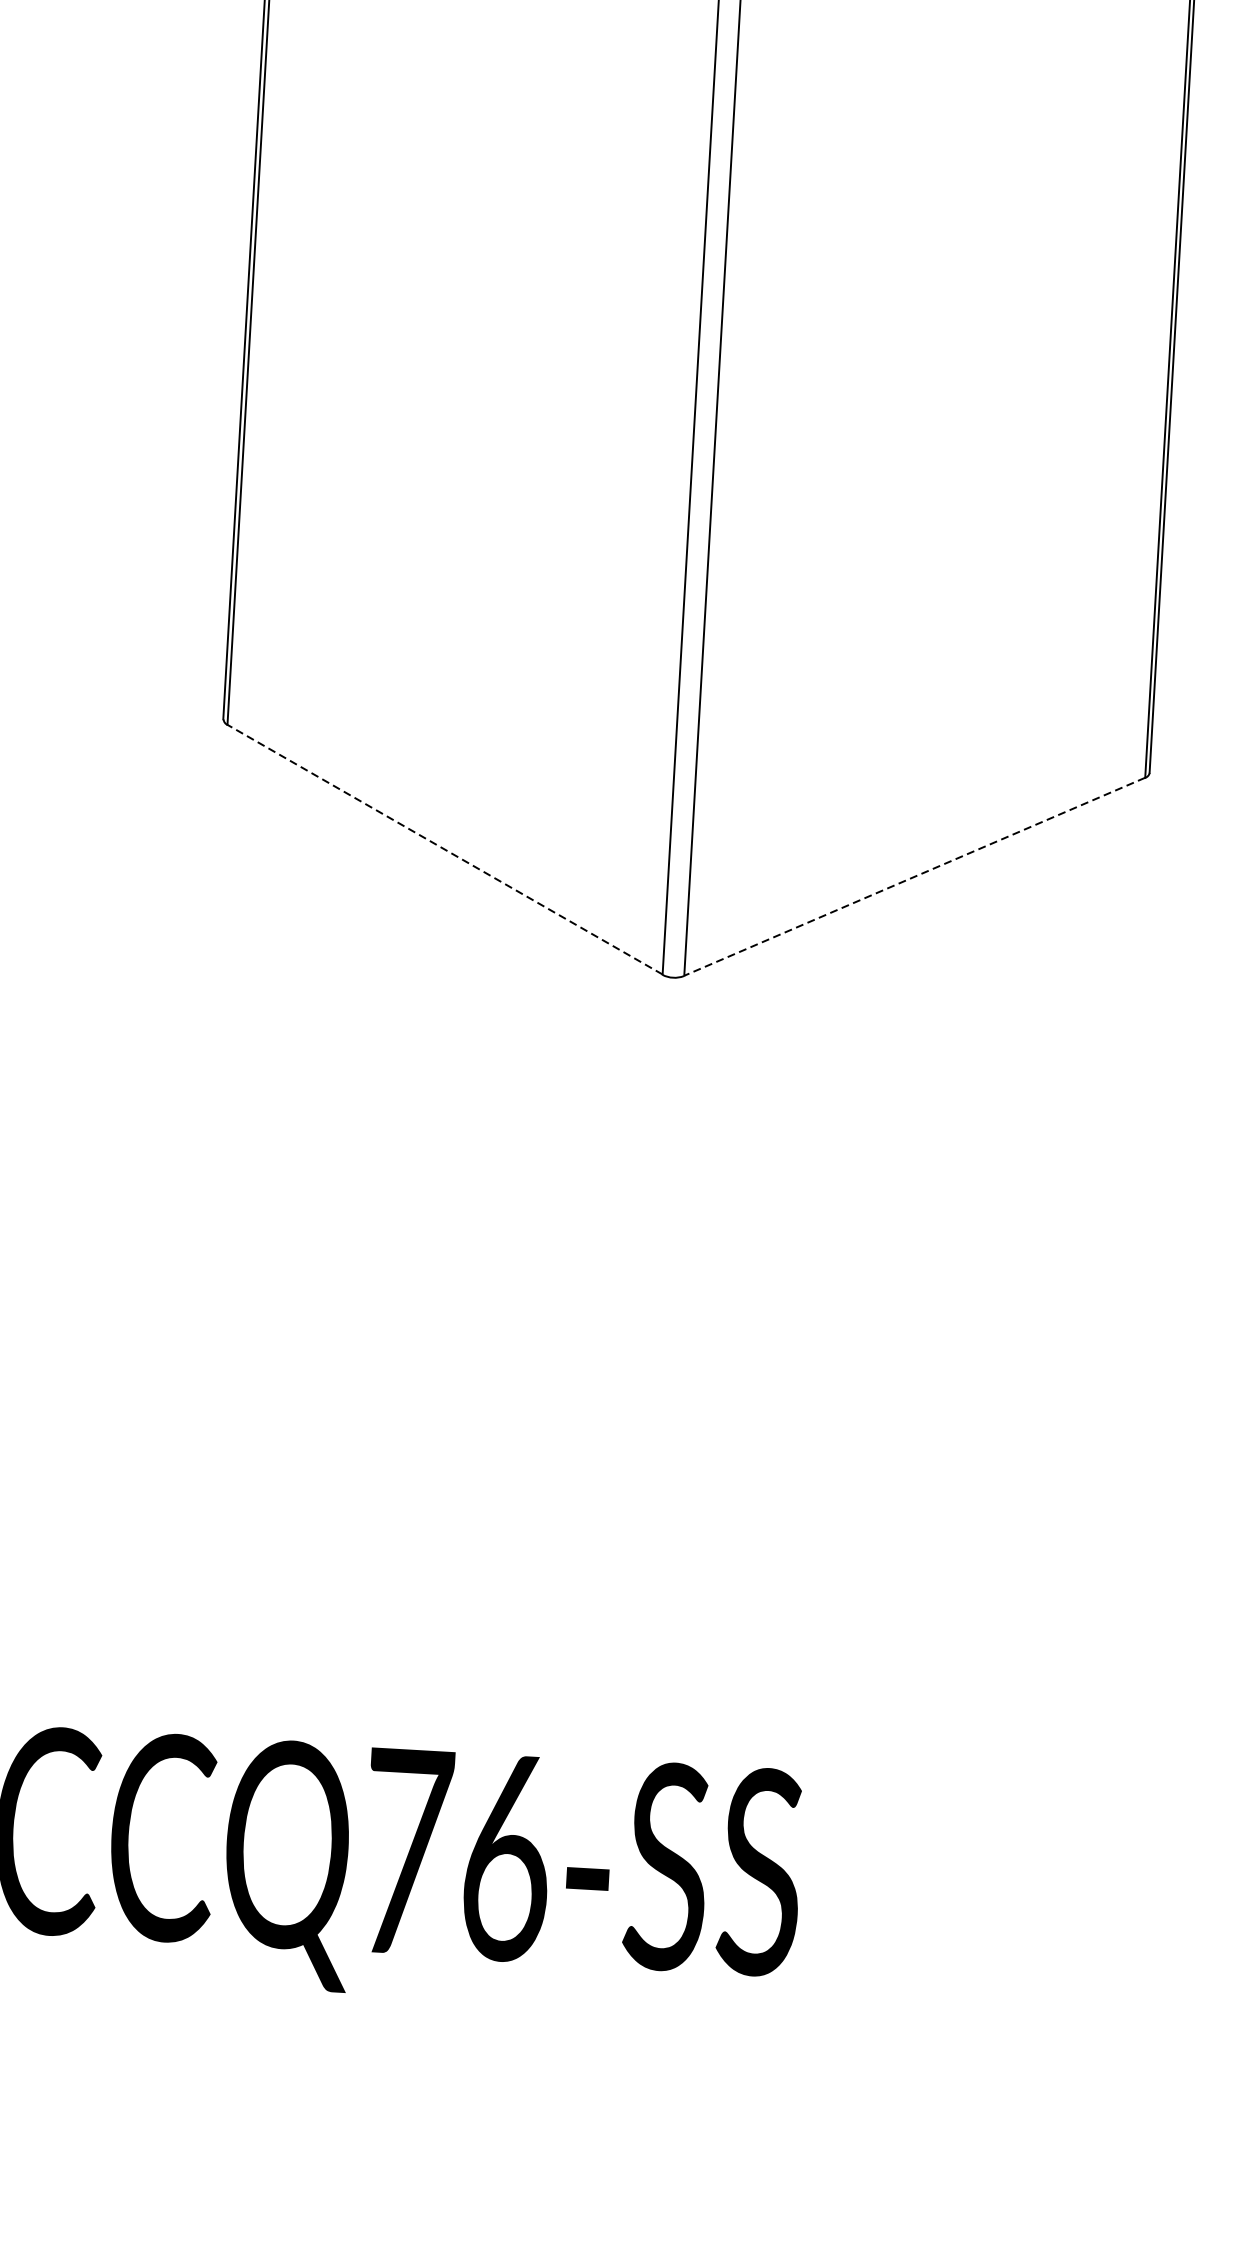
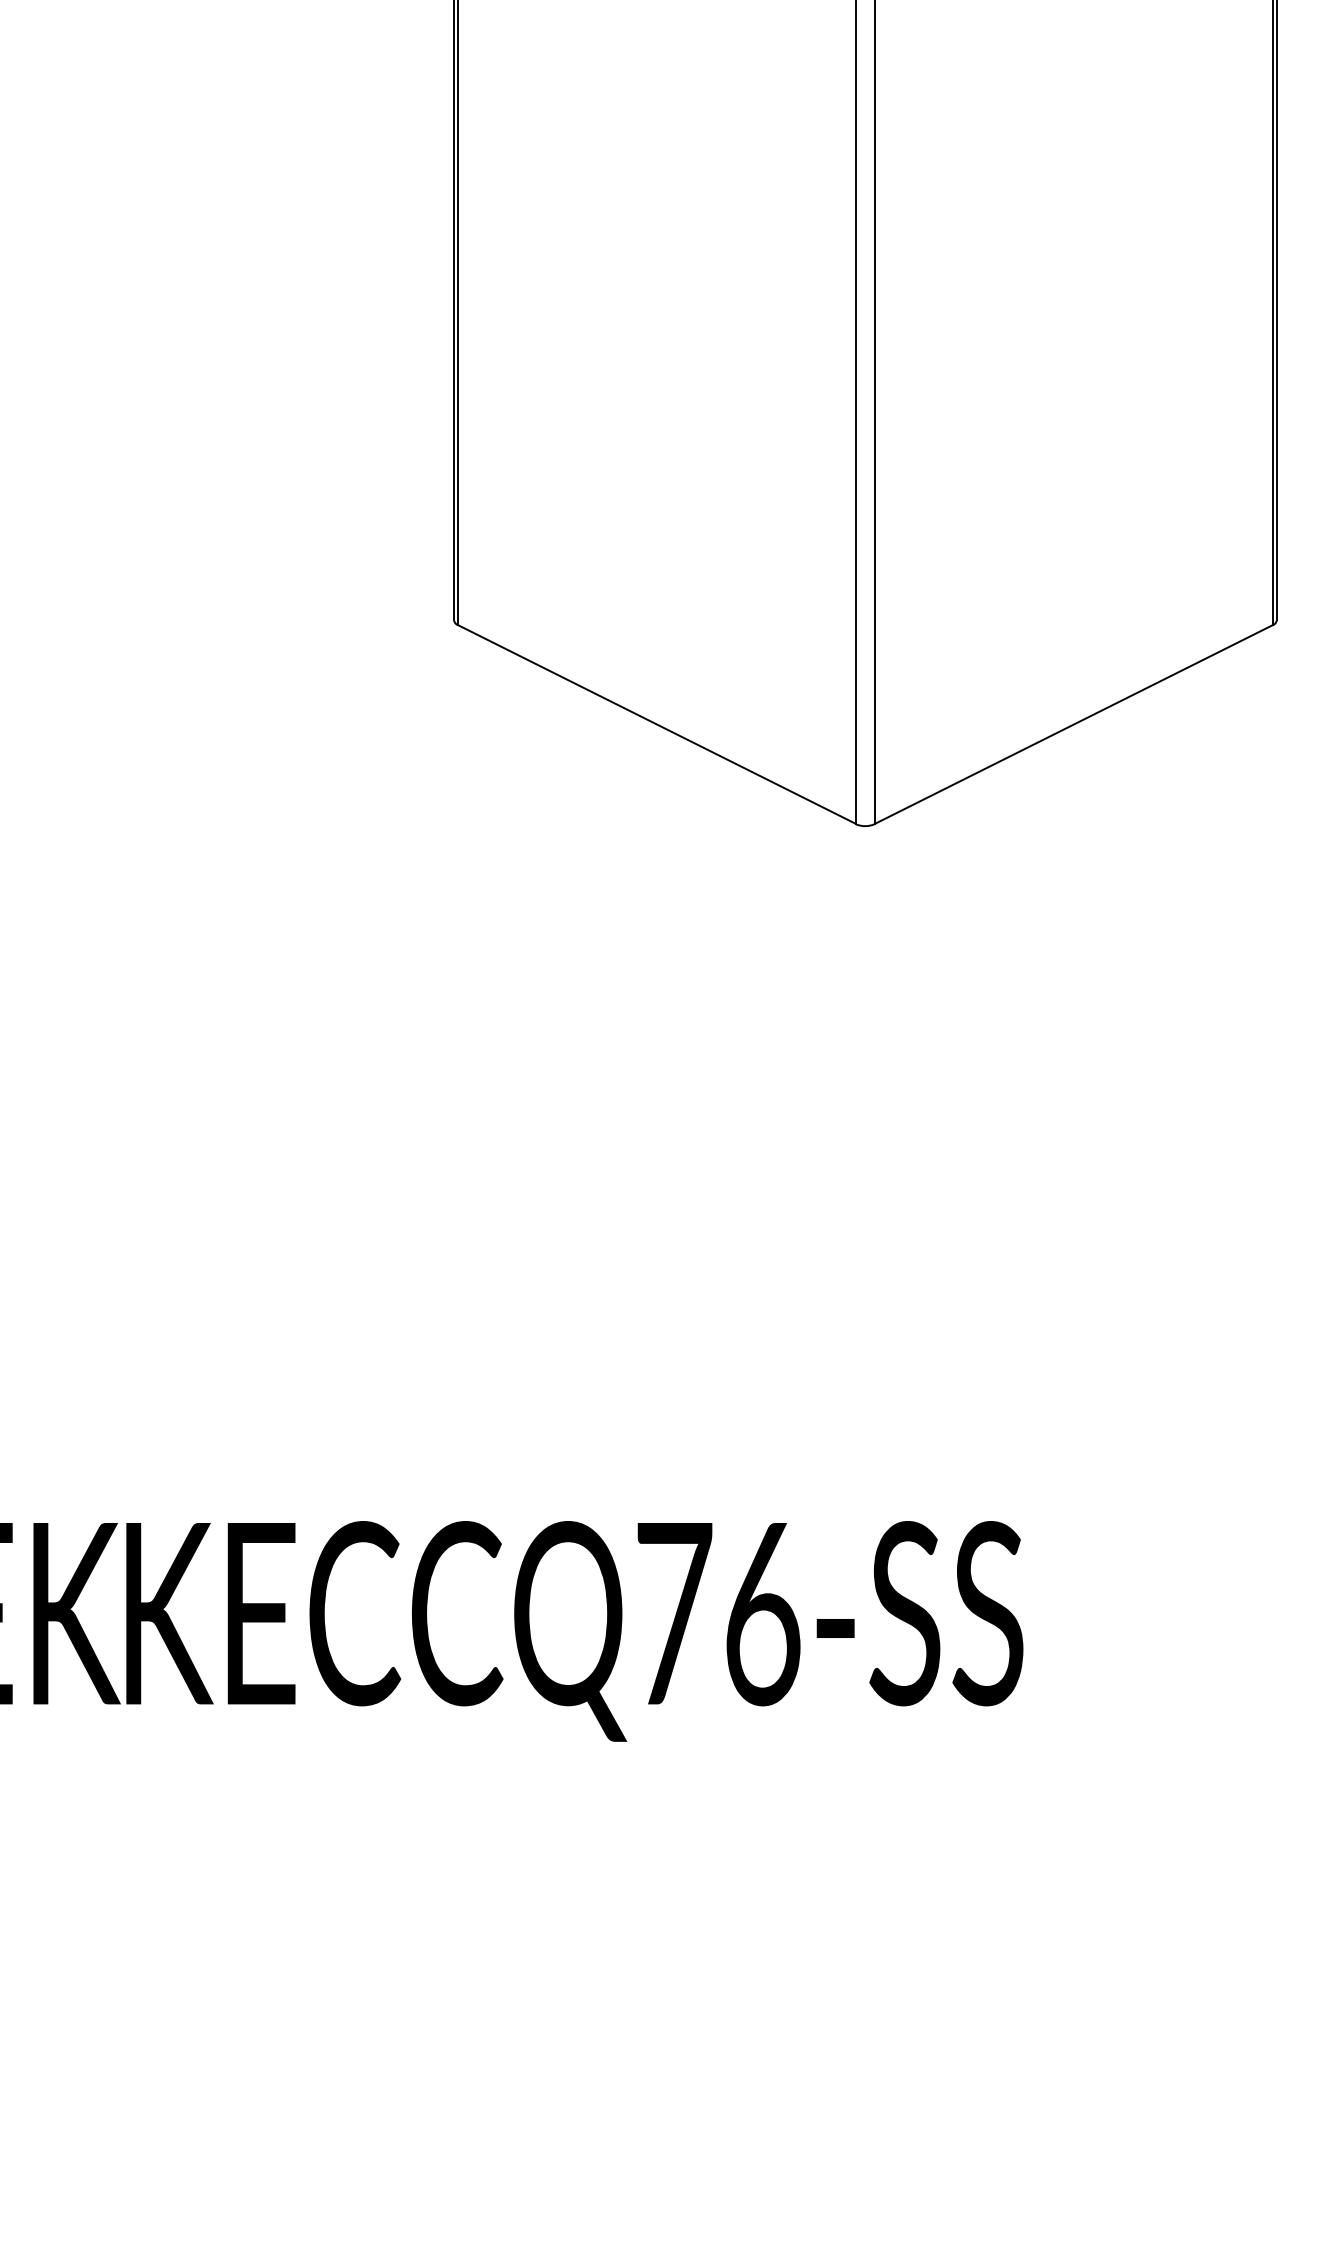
line: (444, 849) -> (656, 724), dashed -> solid
line: (914, 876) -> (1073, 724), dashed -> solid

